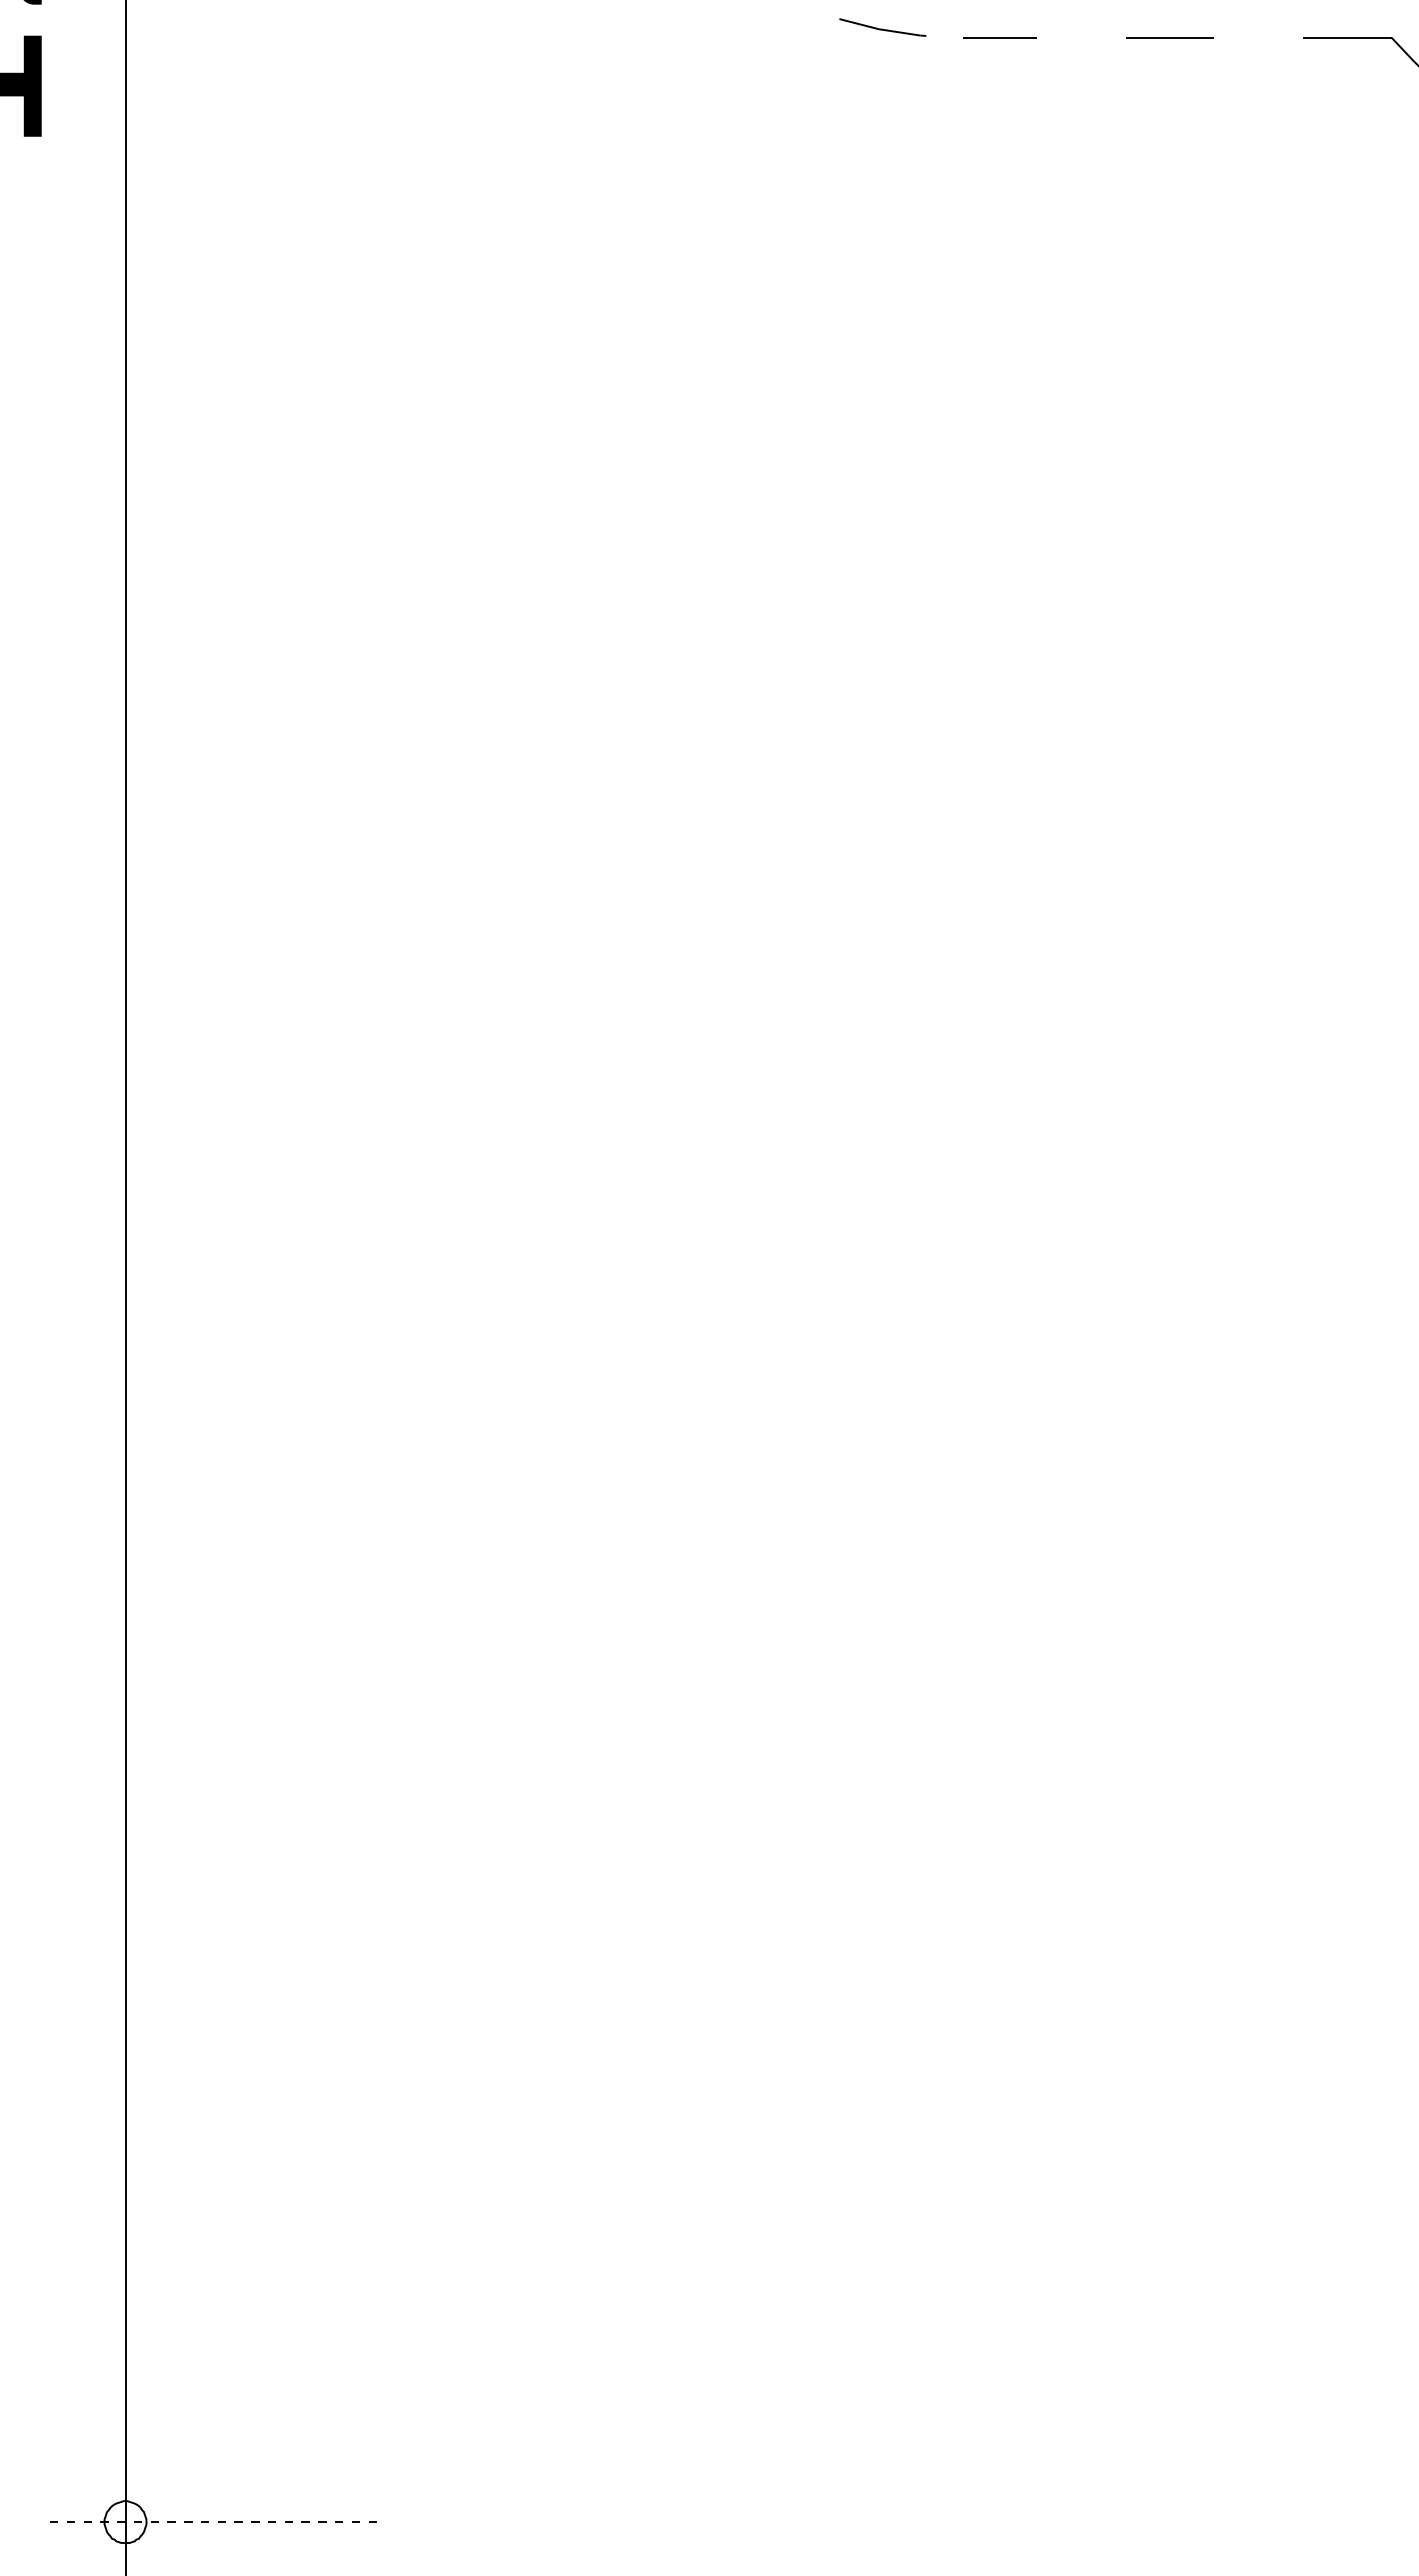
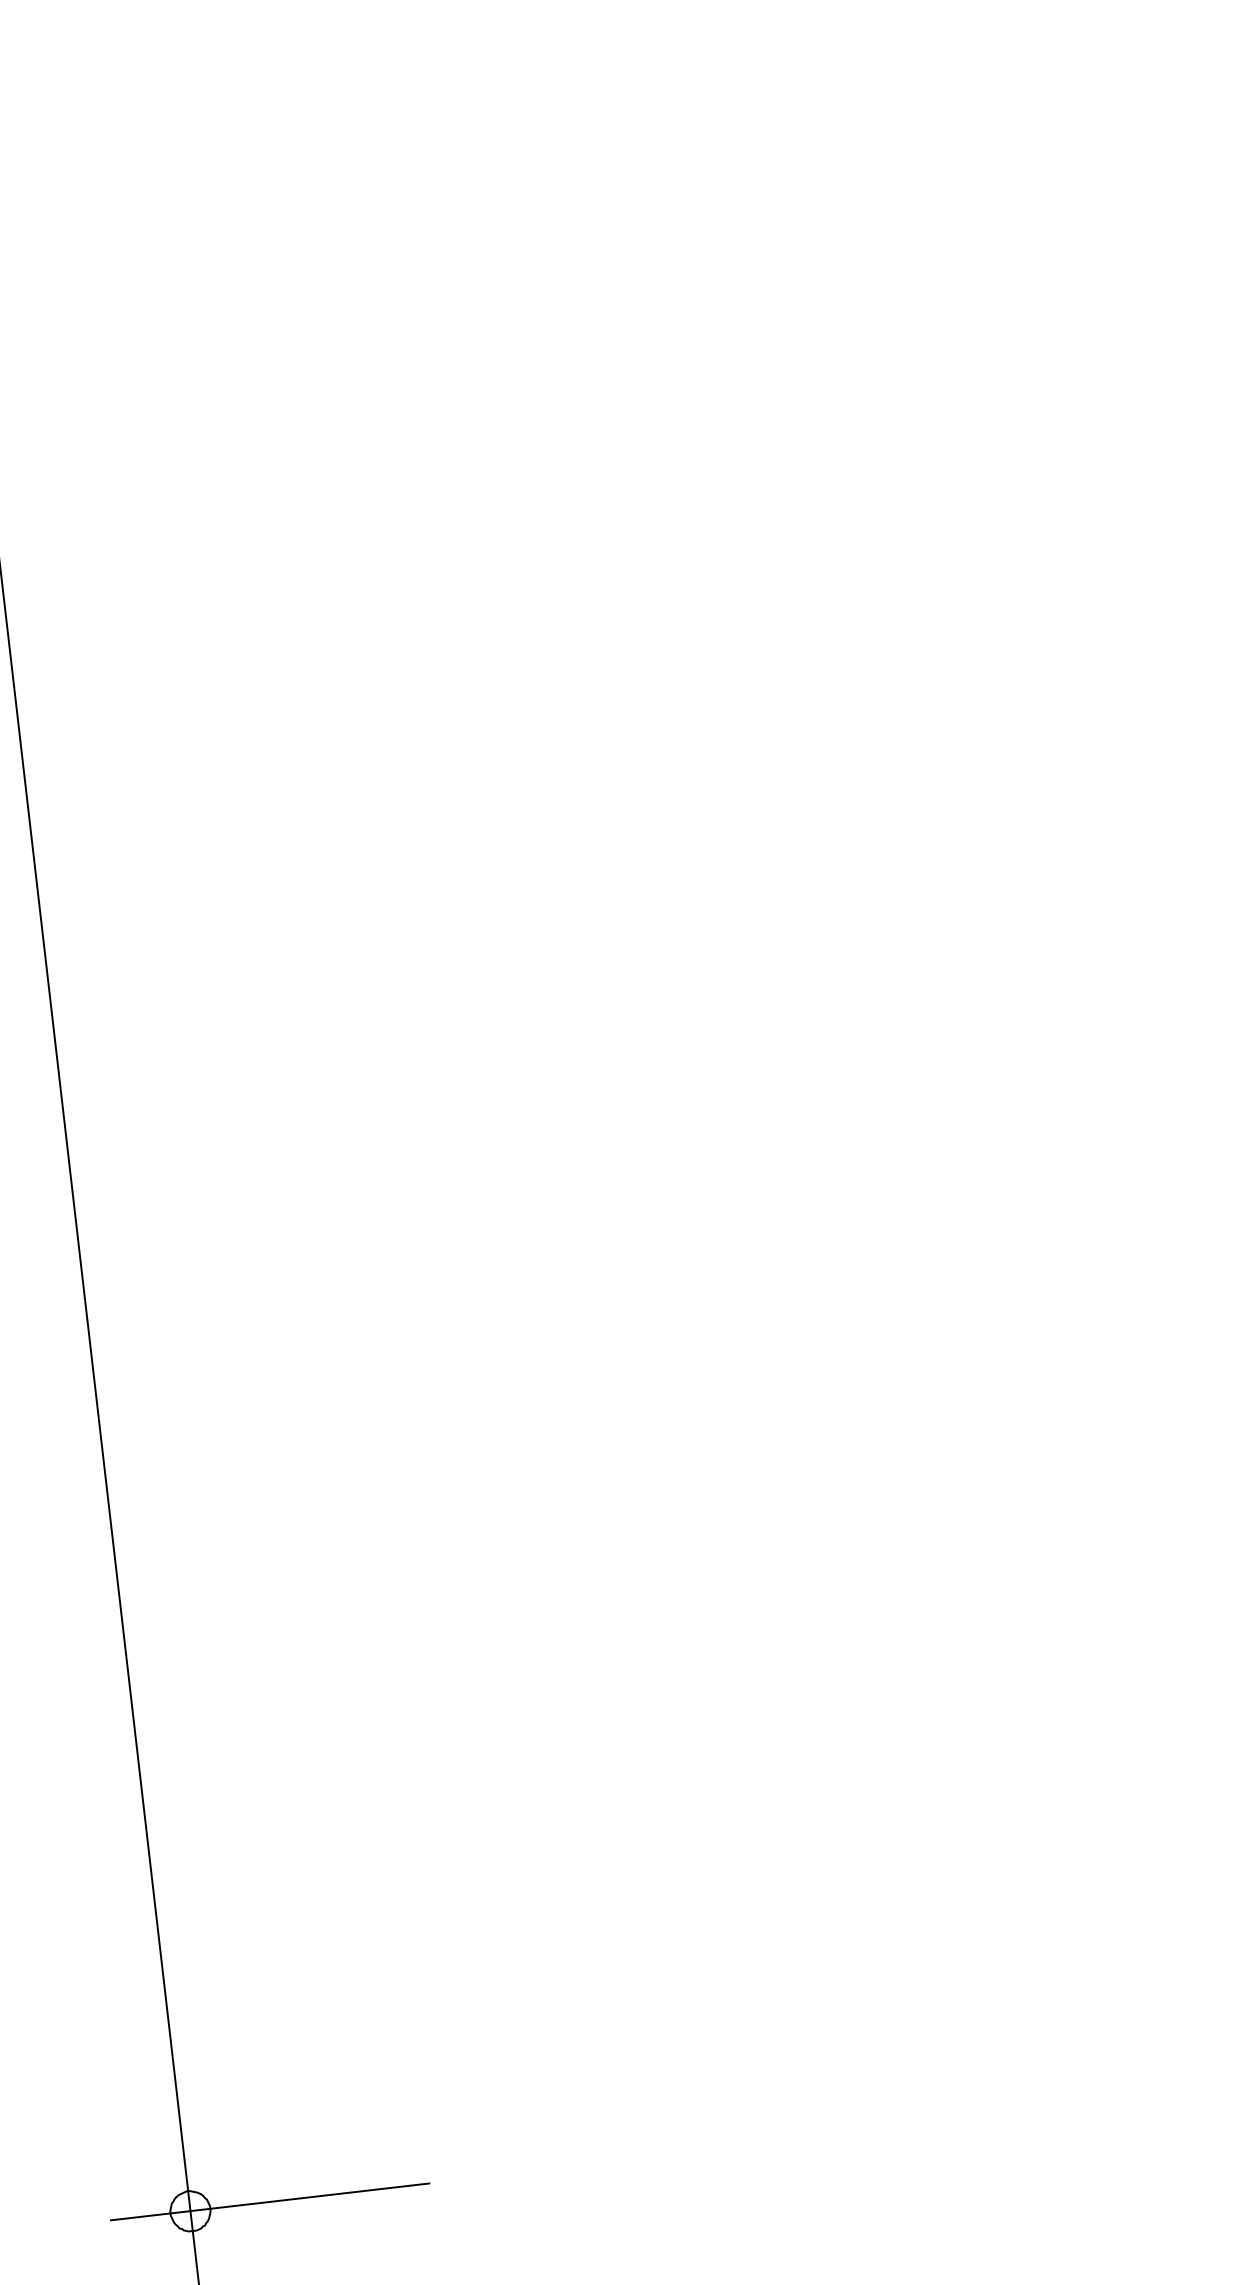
line: (209, 2522) -> (270, 2202), dashed -> solid

